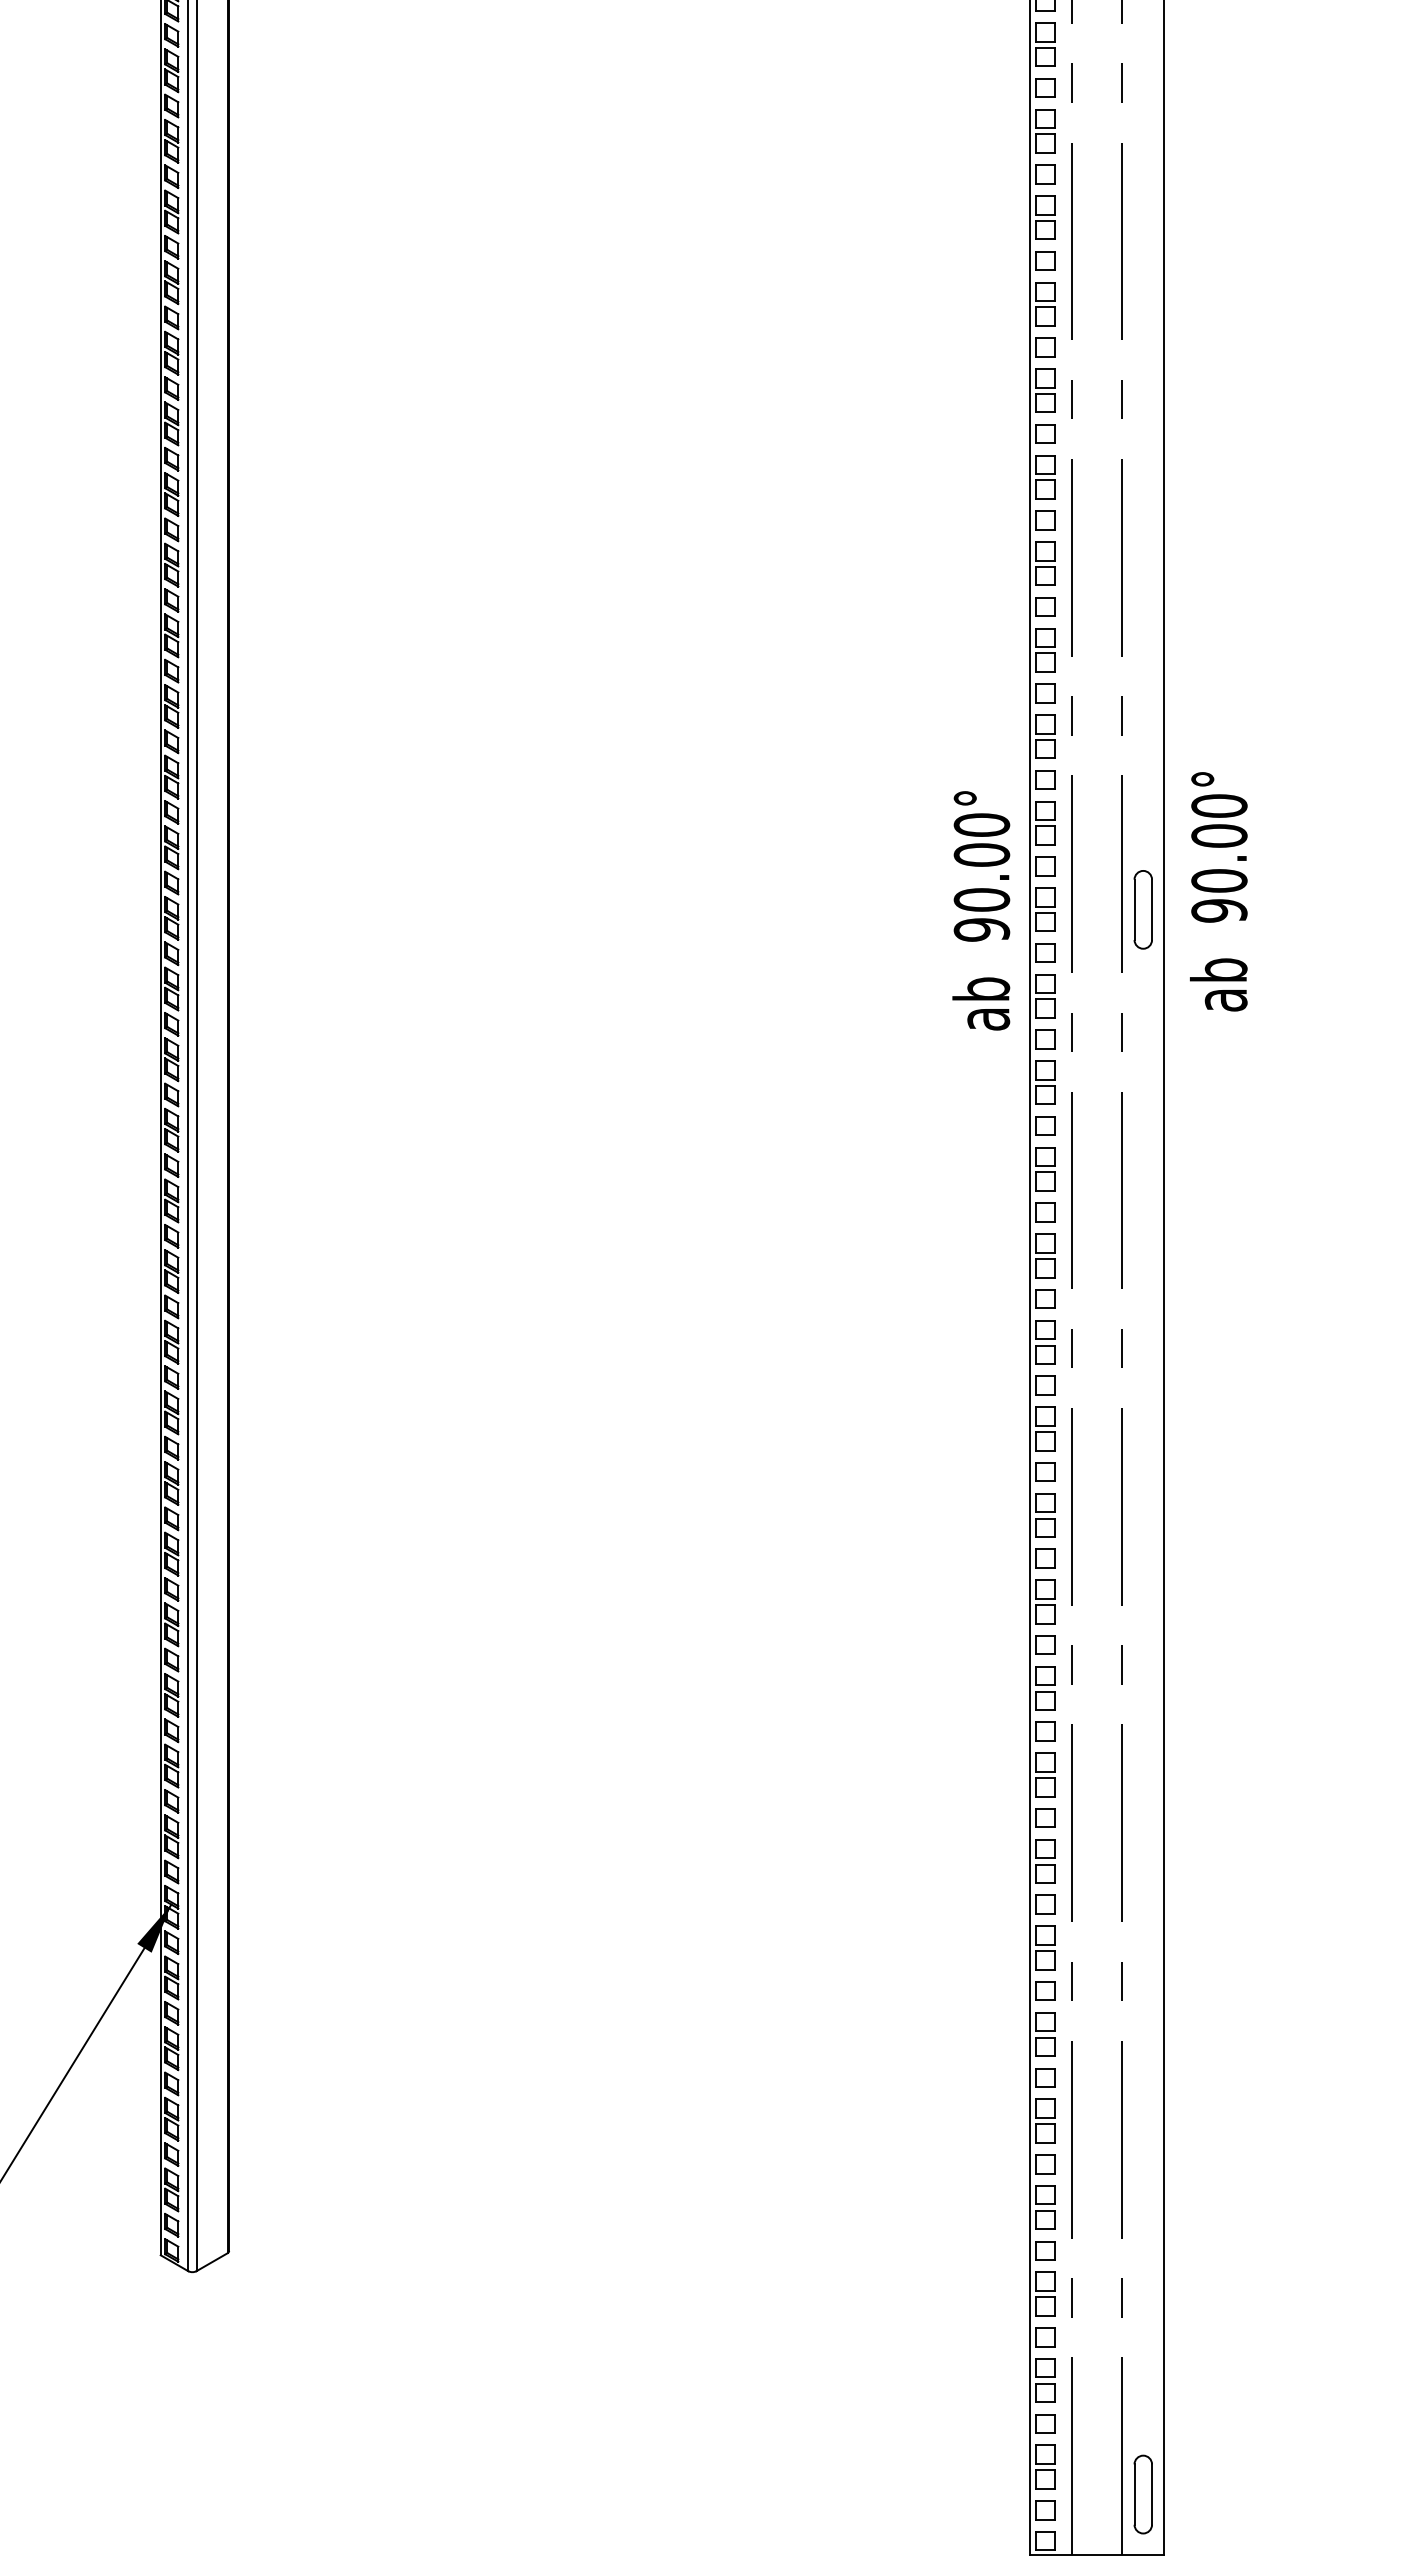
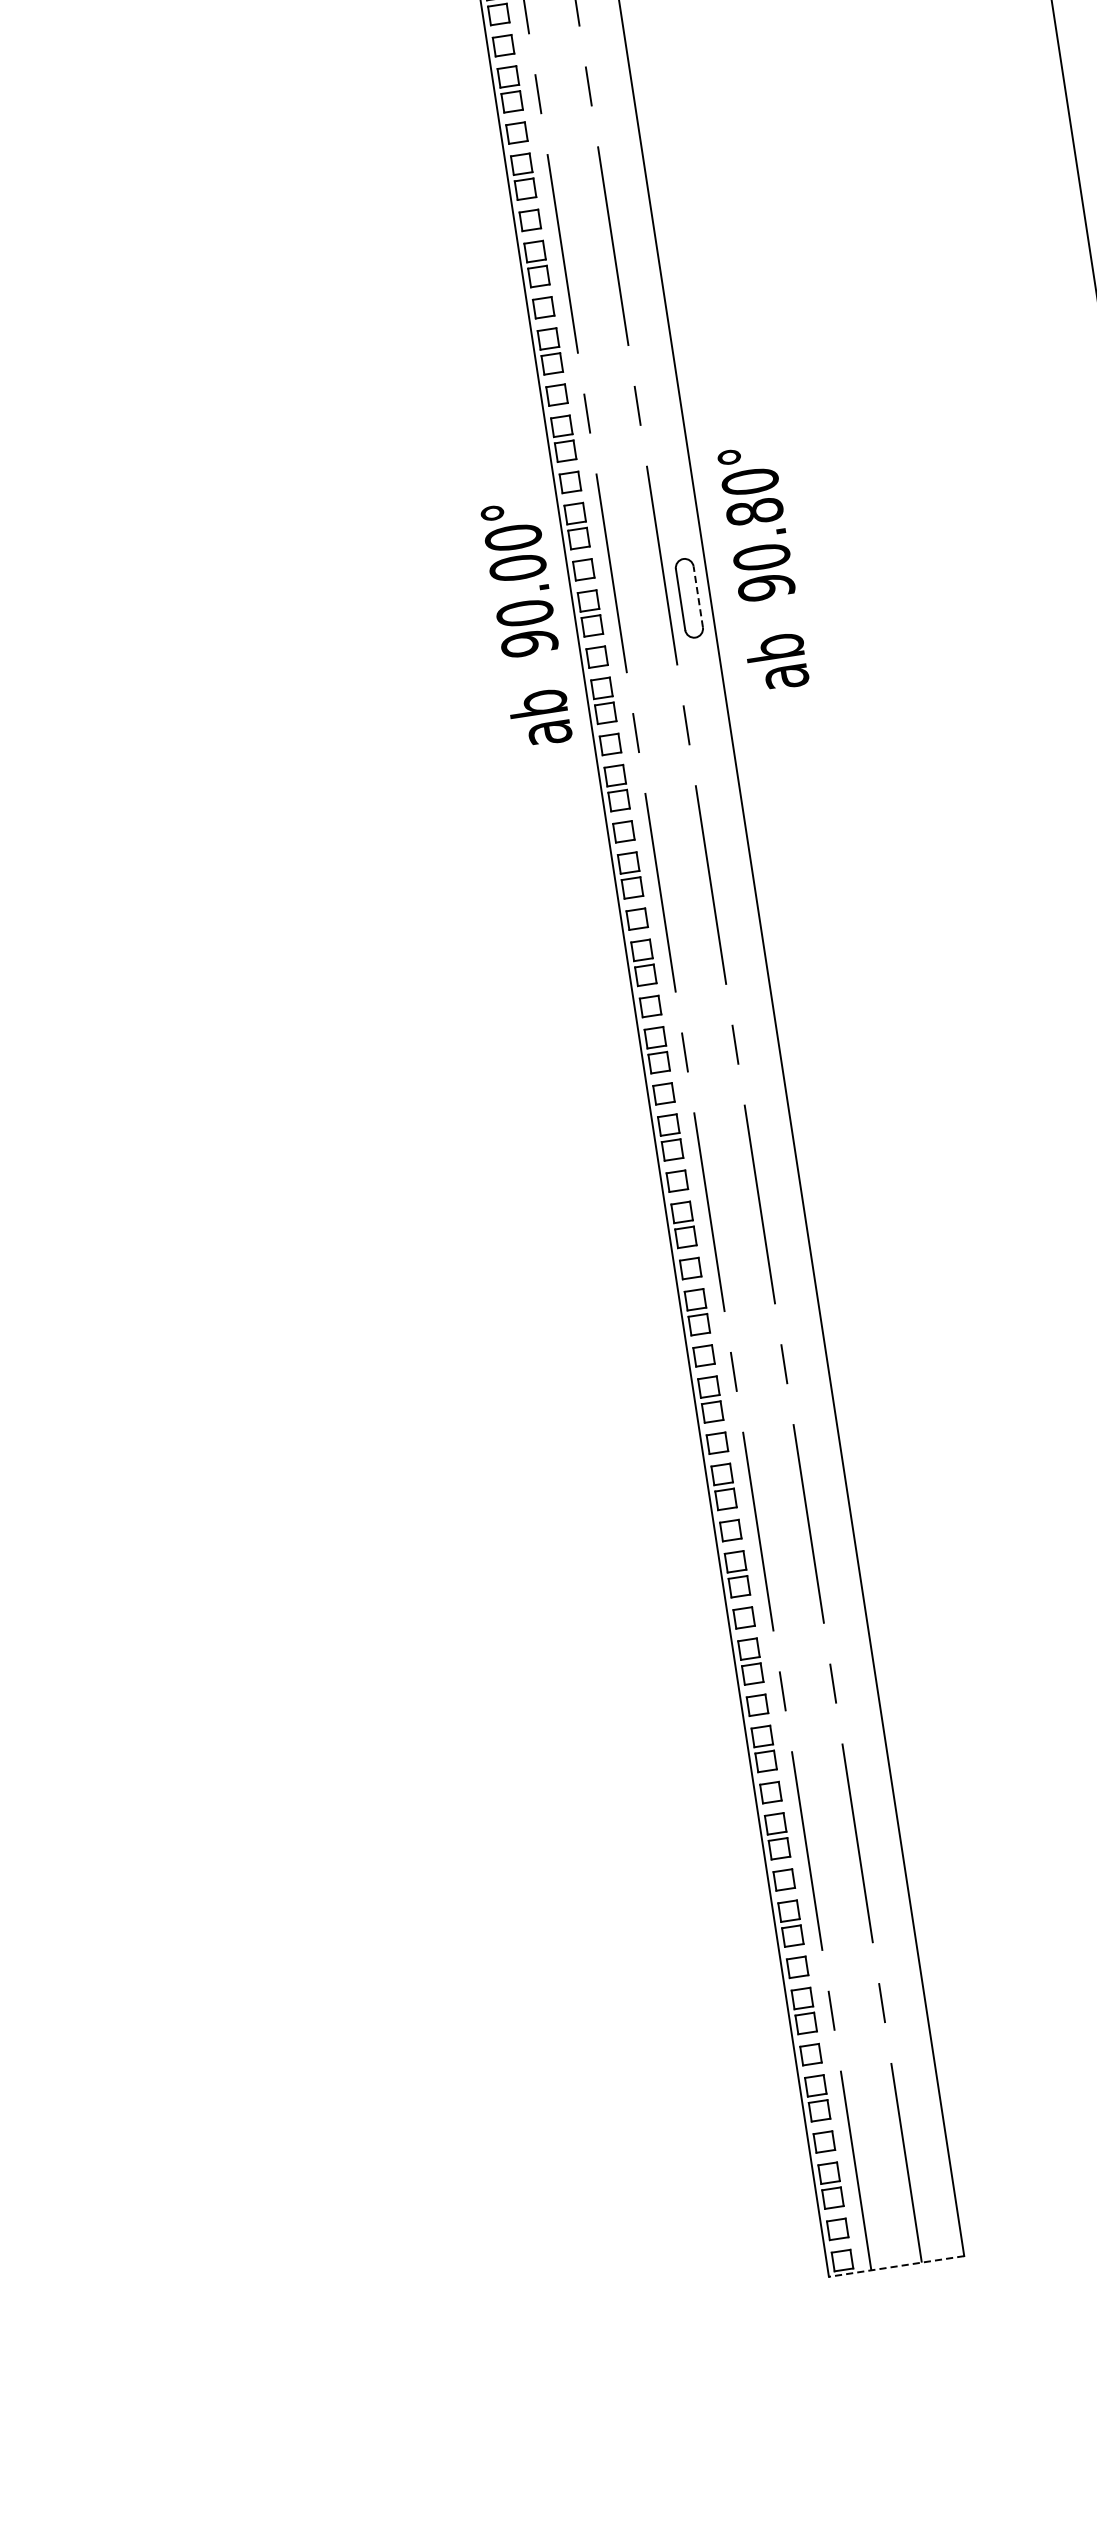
text: (1219, 835) -> (754, 511), 90.00° -> 90.80°
line: (1152, 909) -> (698, 596), solid -> dashed
part: (1142, 2494) -> (933, 2198), removed
line: (1096, 2554) -> (896, 2266), solid -> dashed

